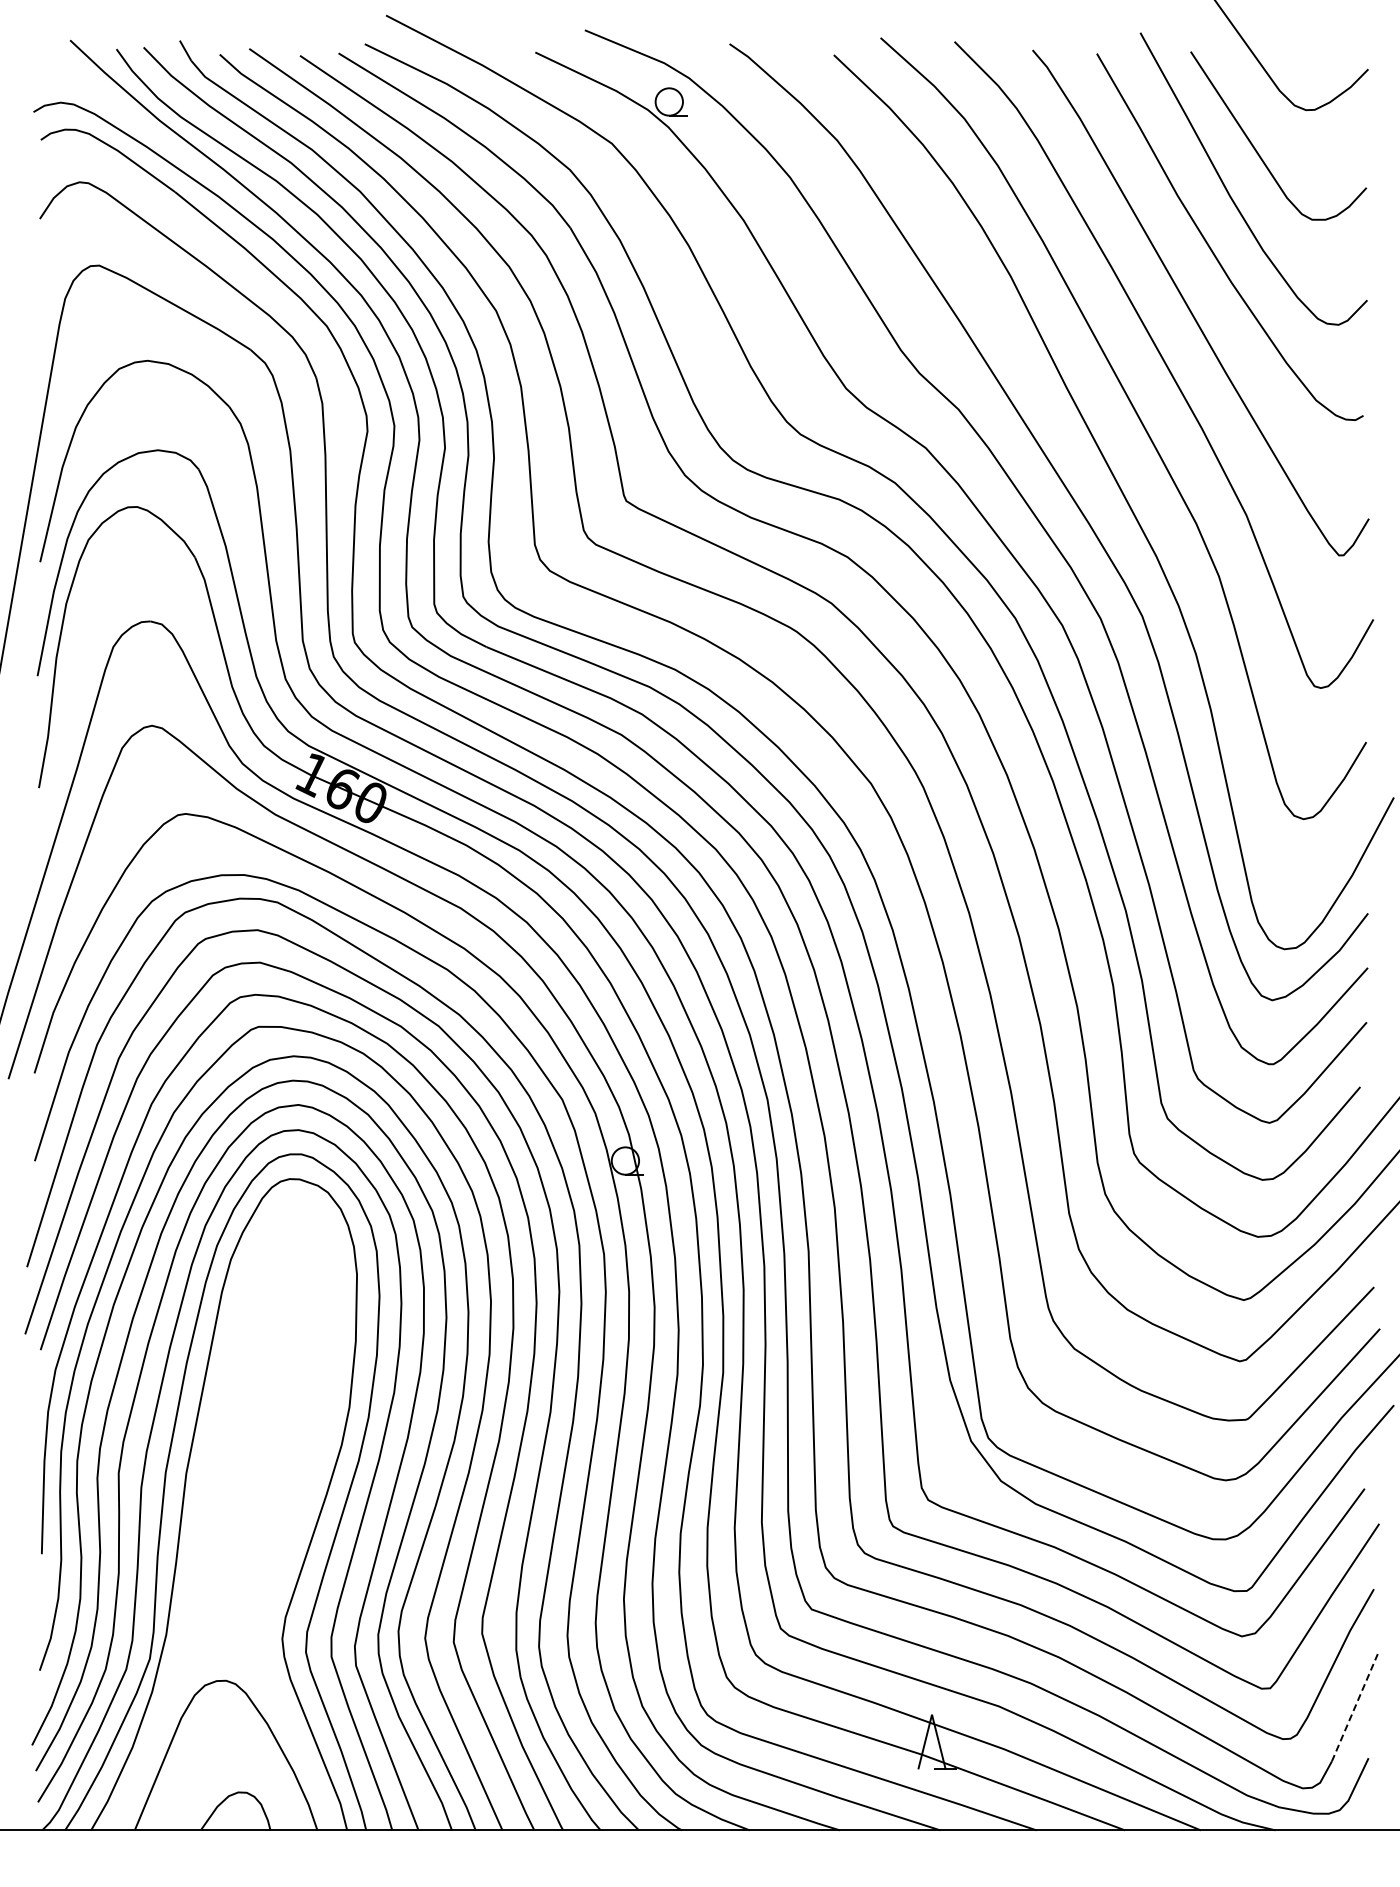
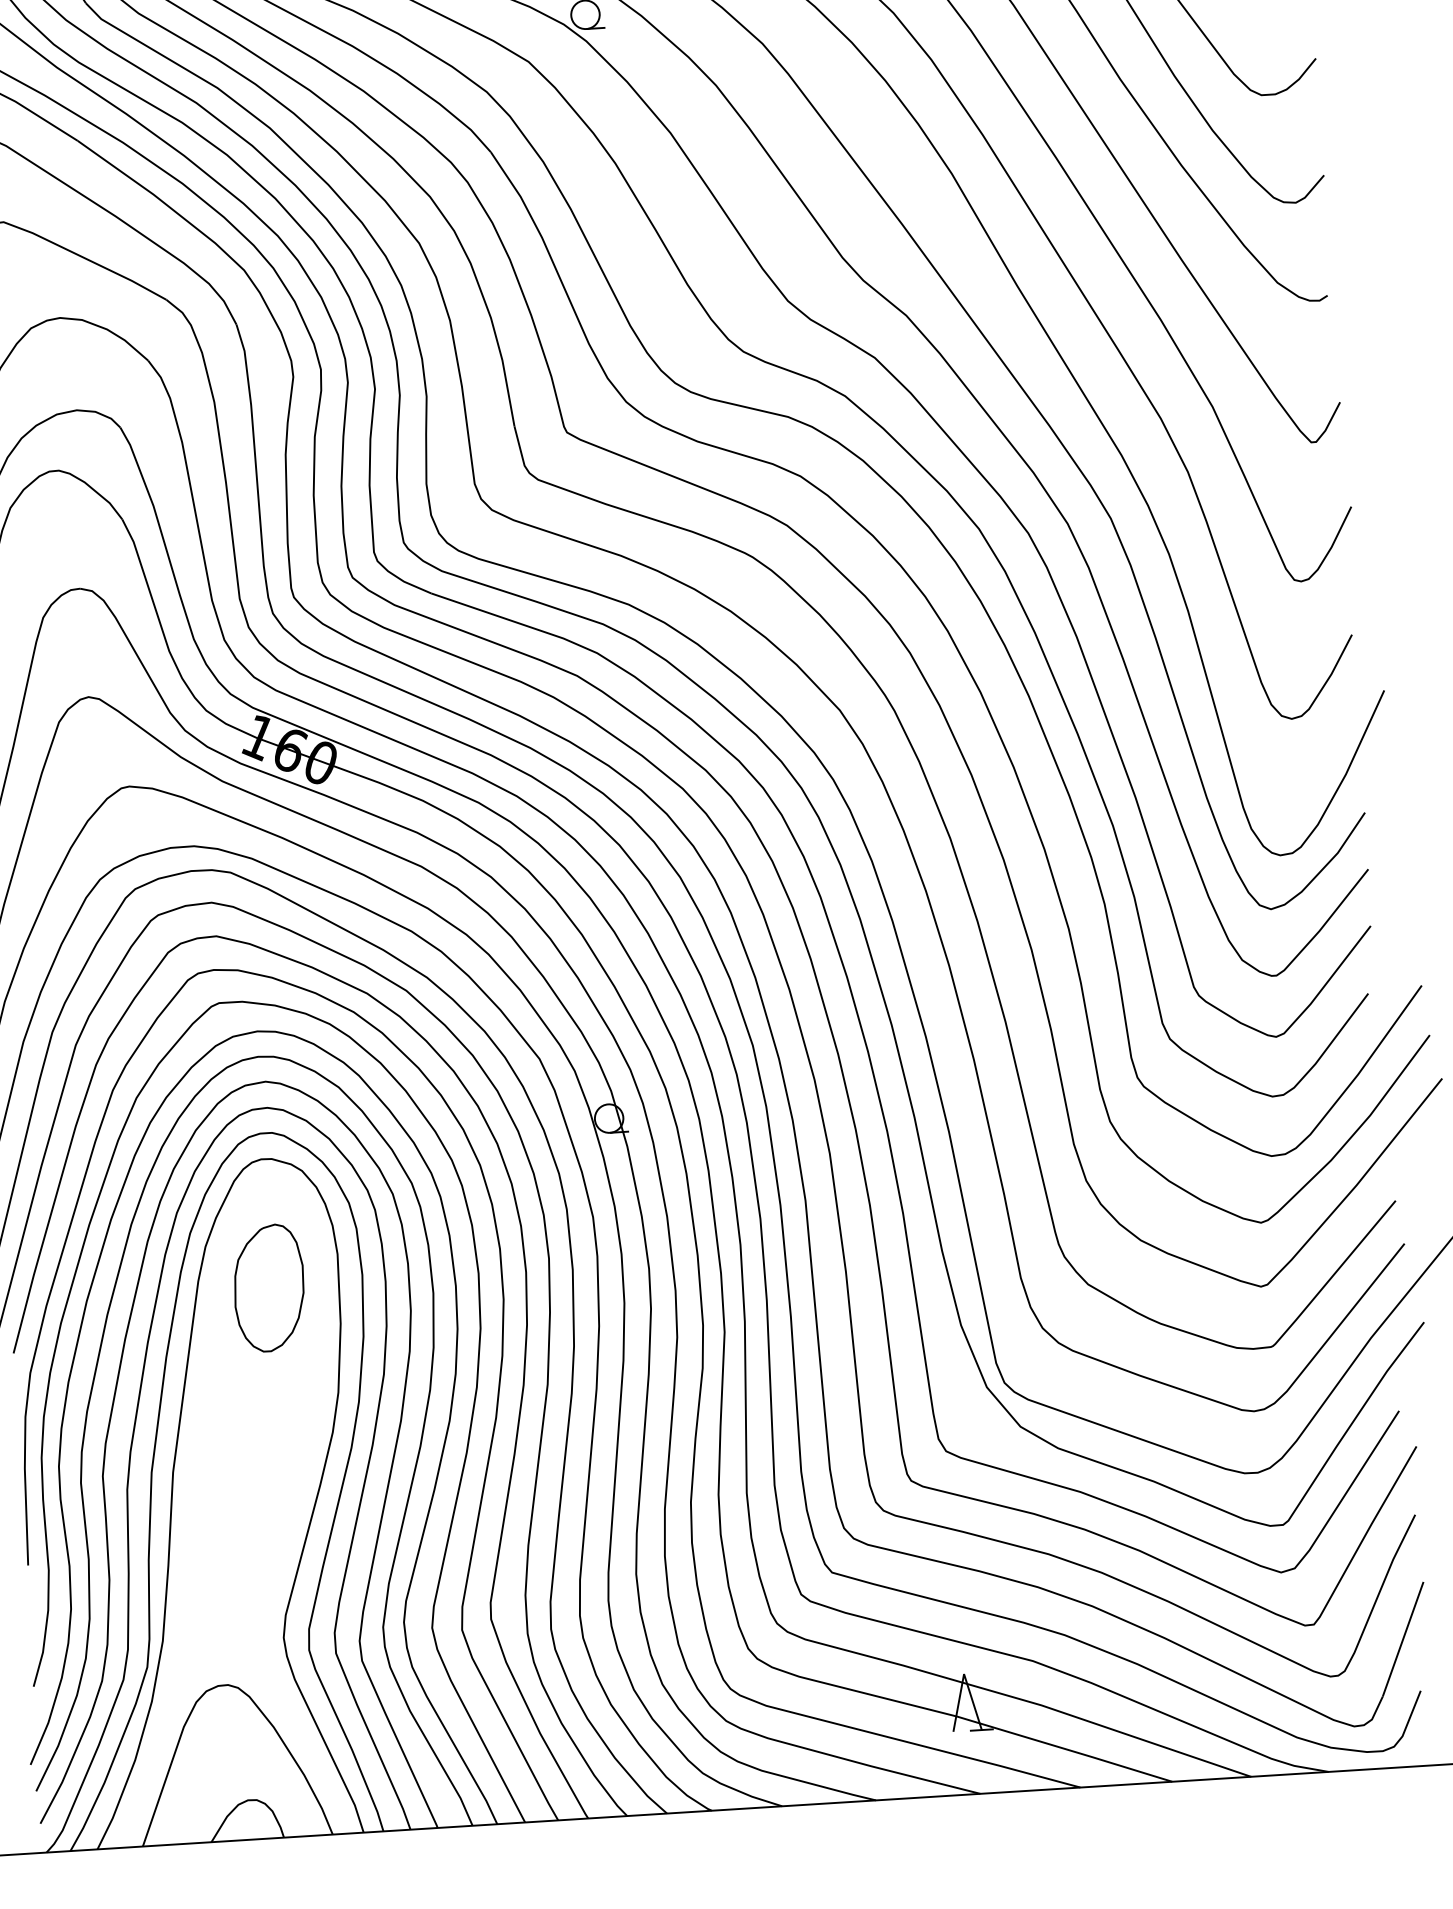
part: (289, 1302) -> (269, 1287), added
line: (1355, 1707) -> (1403, 1638), dashed -> solid

